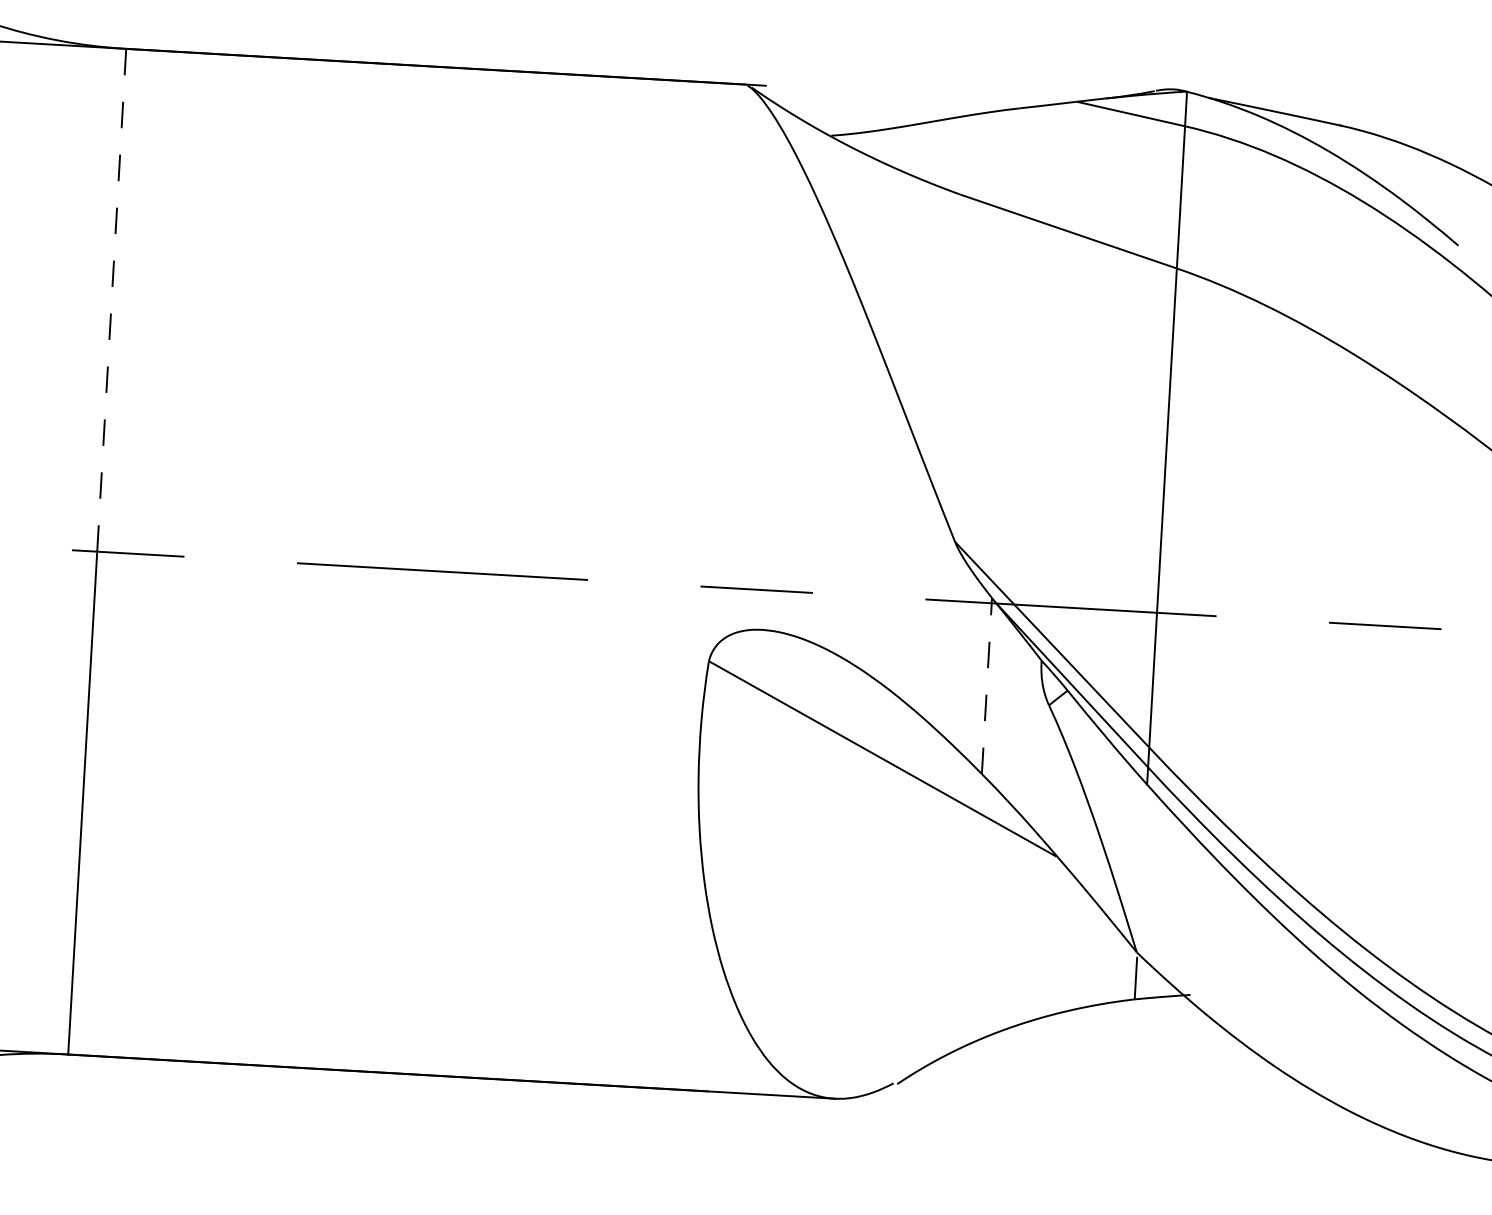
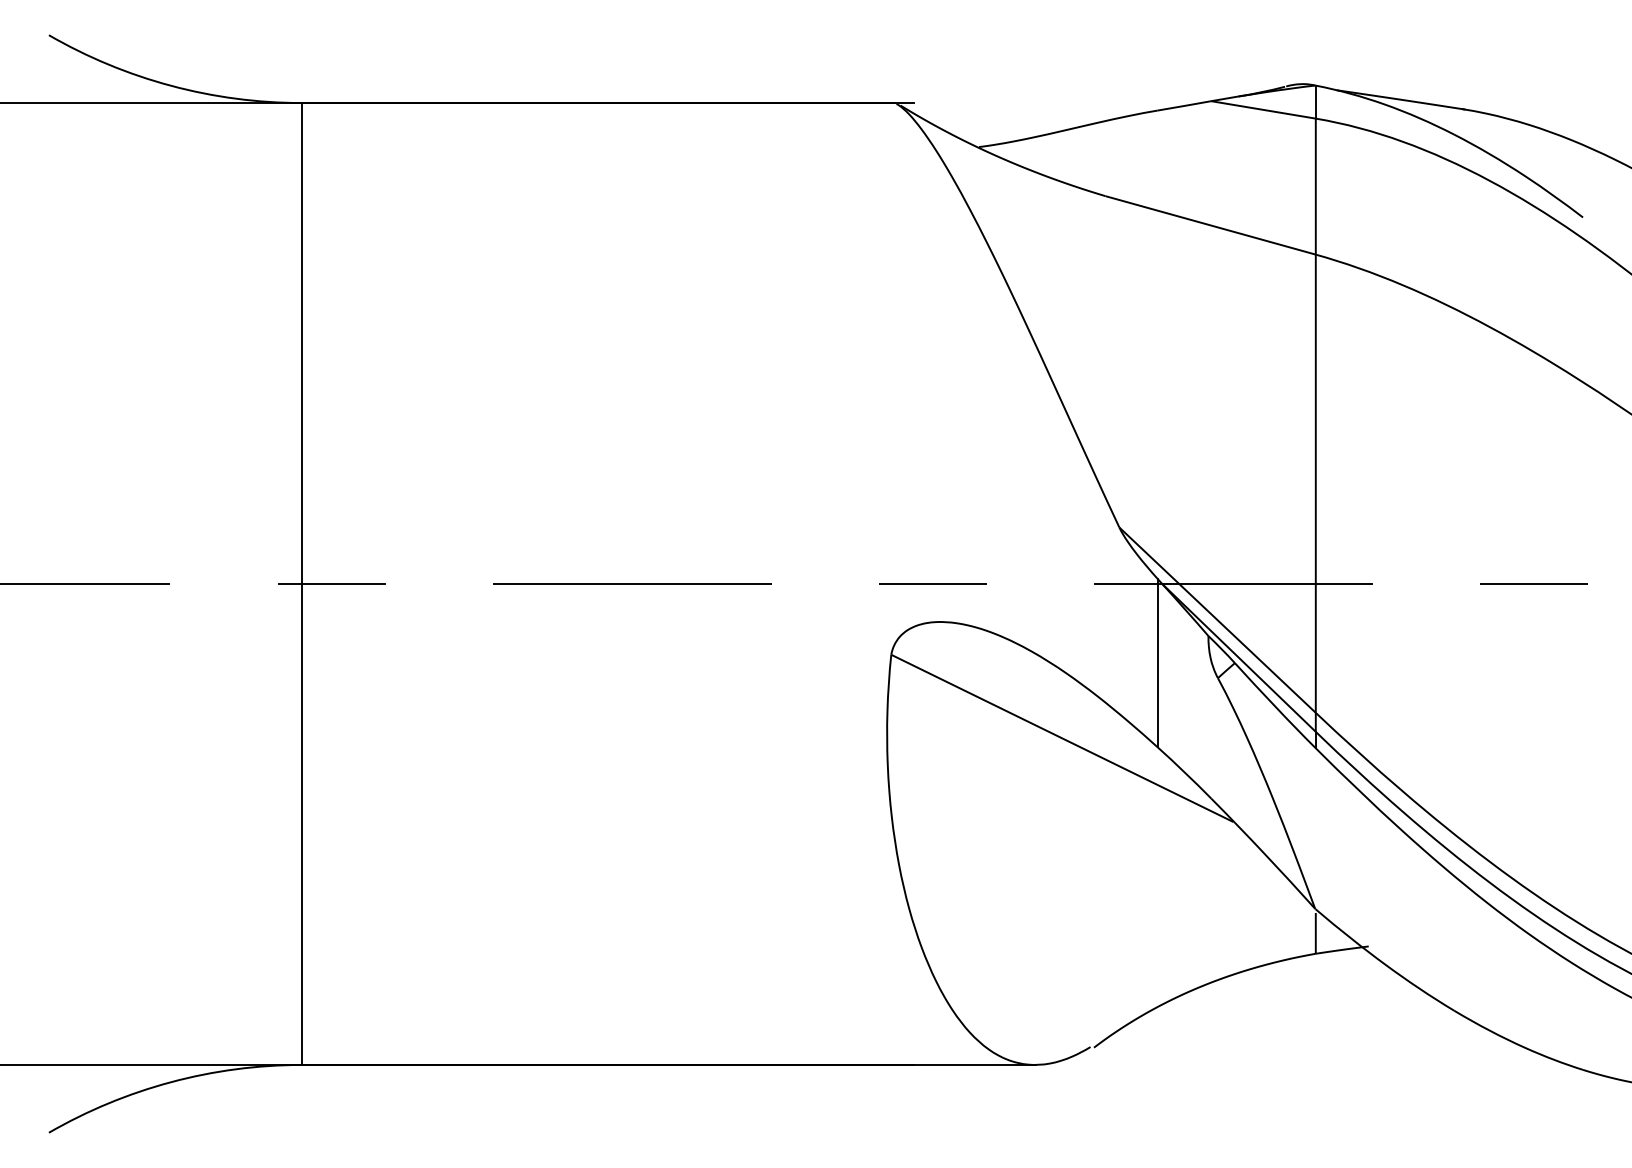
line: (112, 300) -> (302, 343), dashed -> solid
line: (986, 685) -> (1157, 662), dashed -> solid

